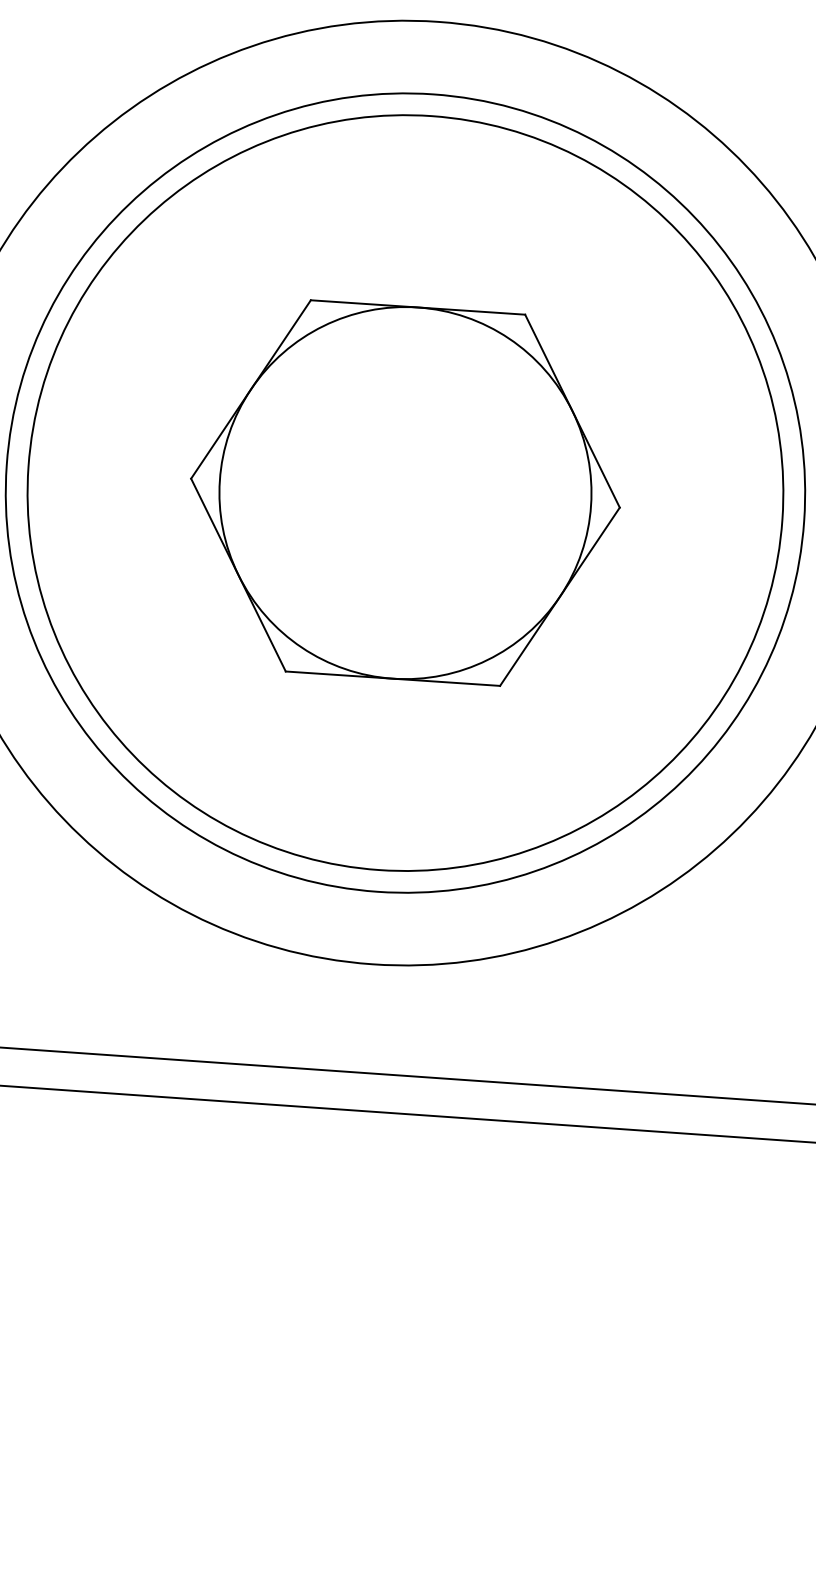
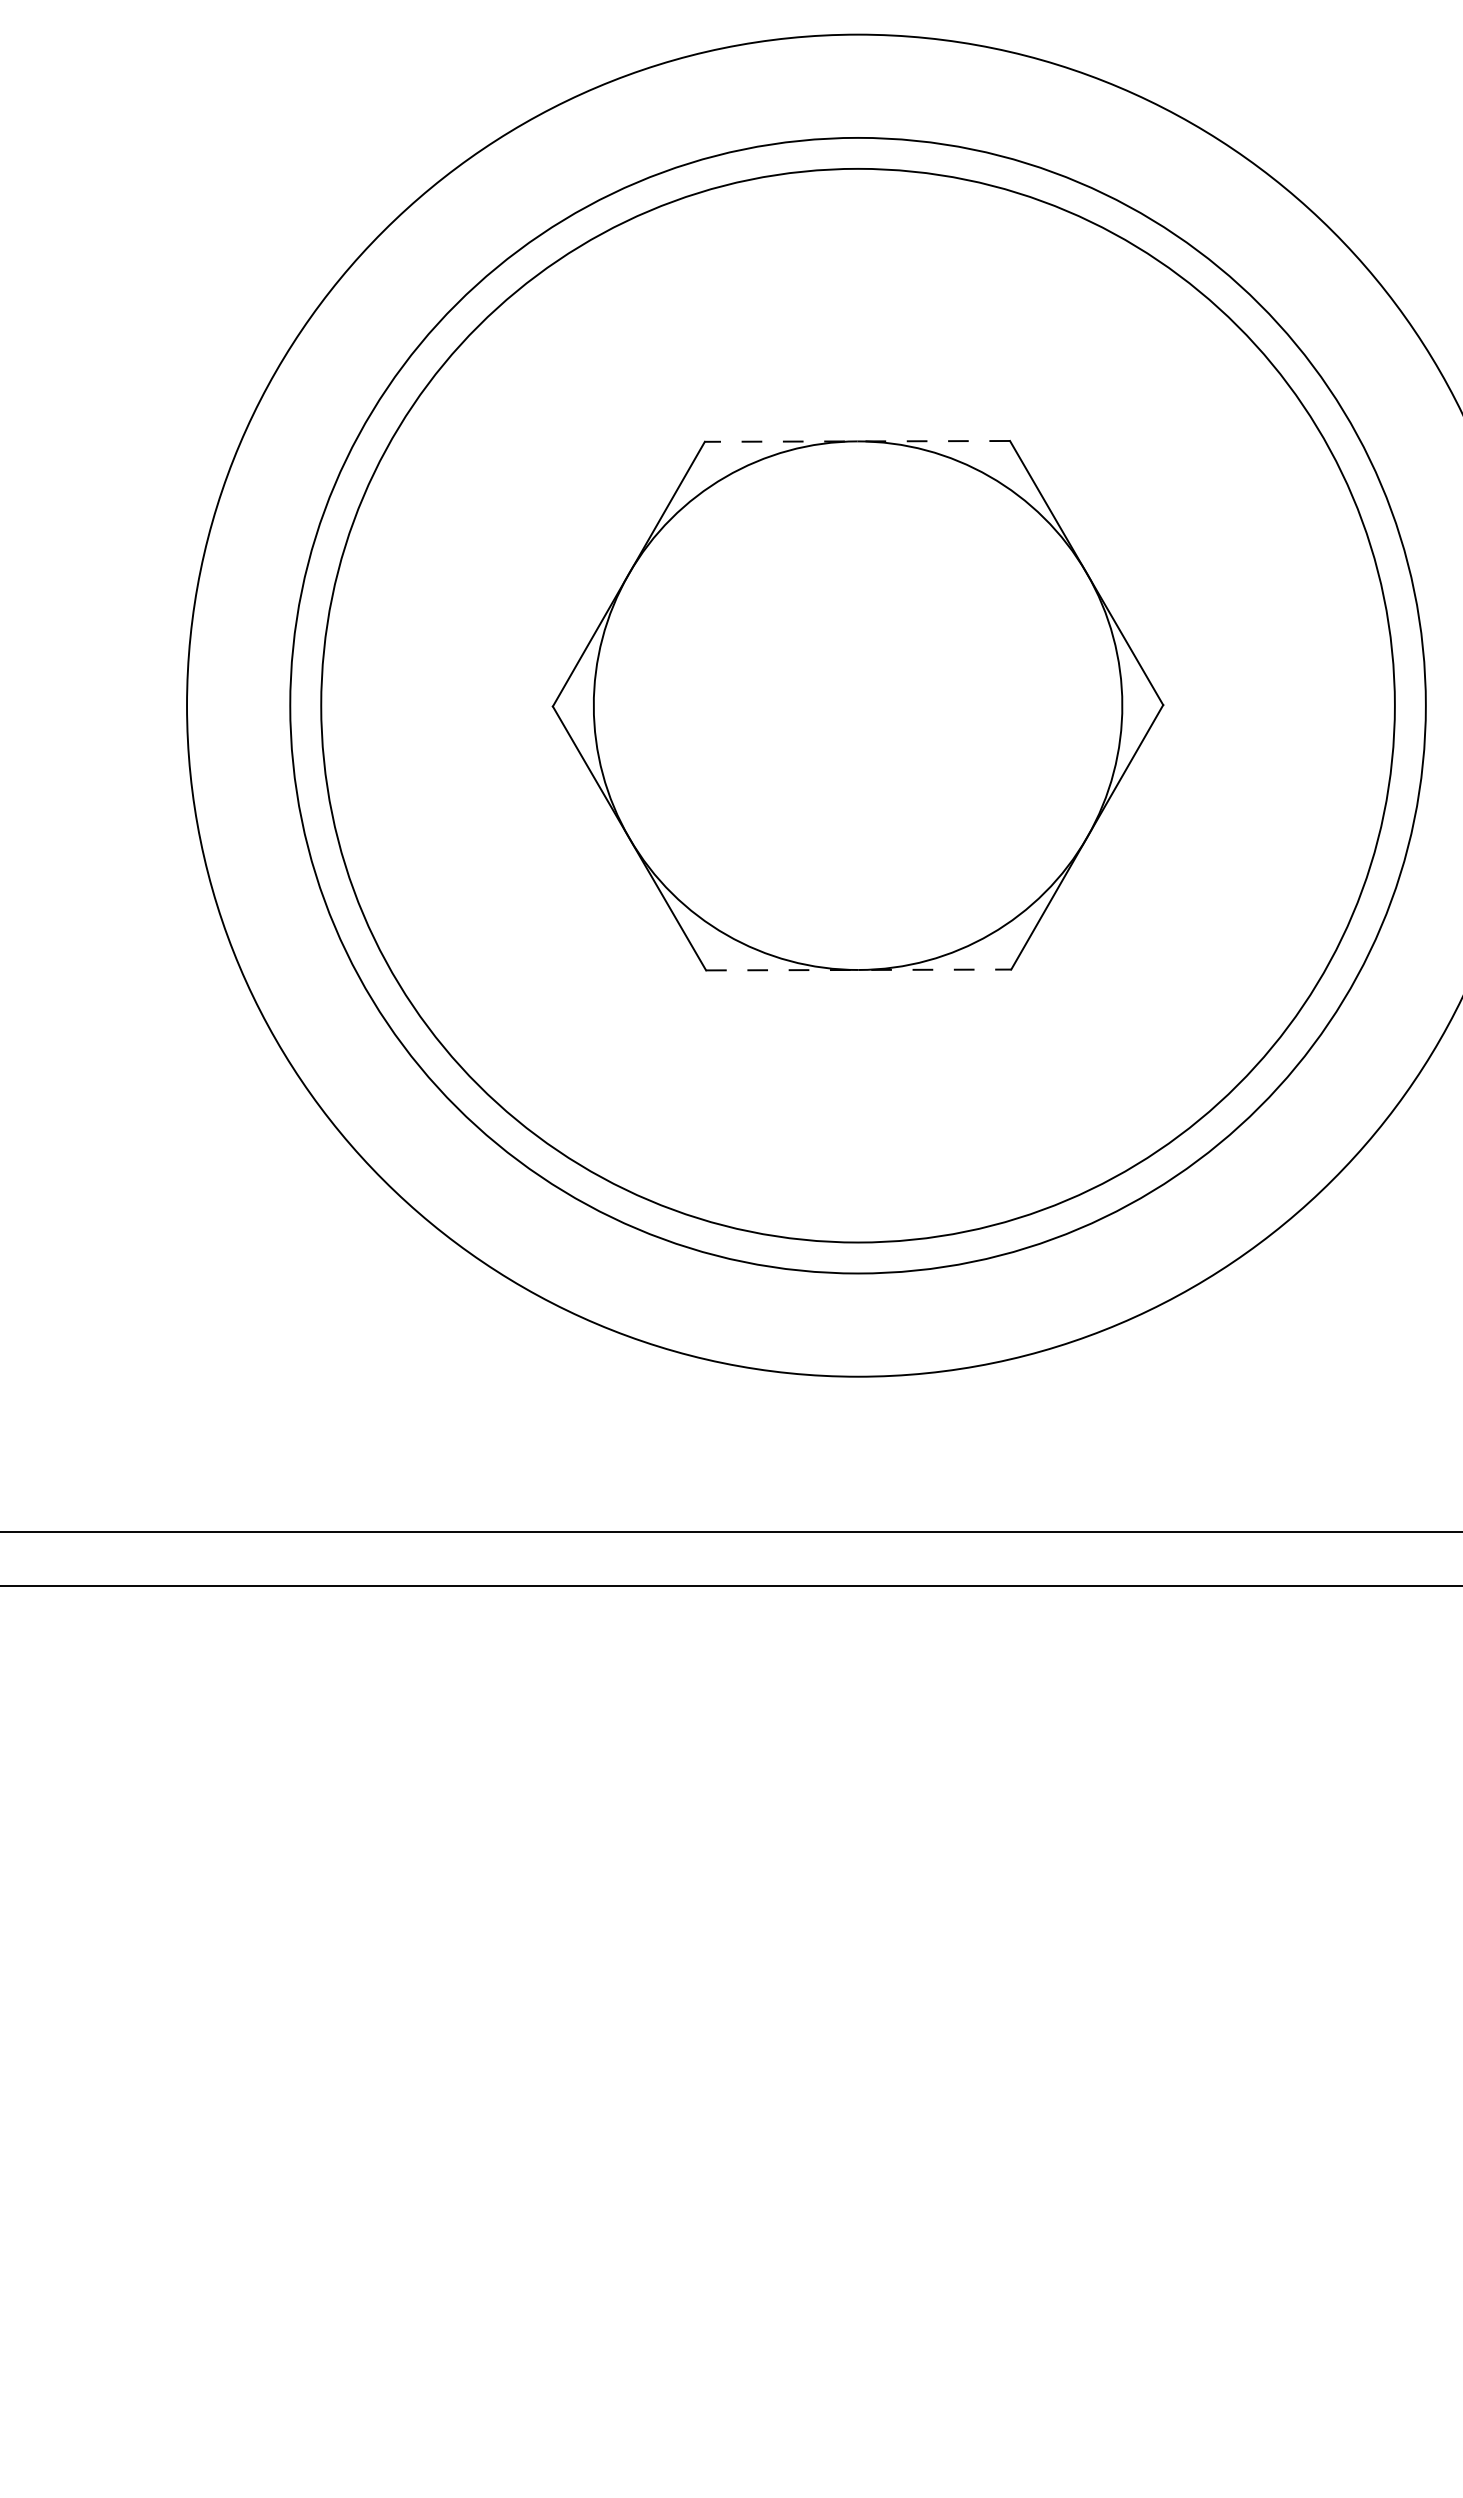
line: (418, 307) -> (857, 441), solid -> dashed
line: (392, 678) -> (858, 969), solid -> dashed

